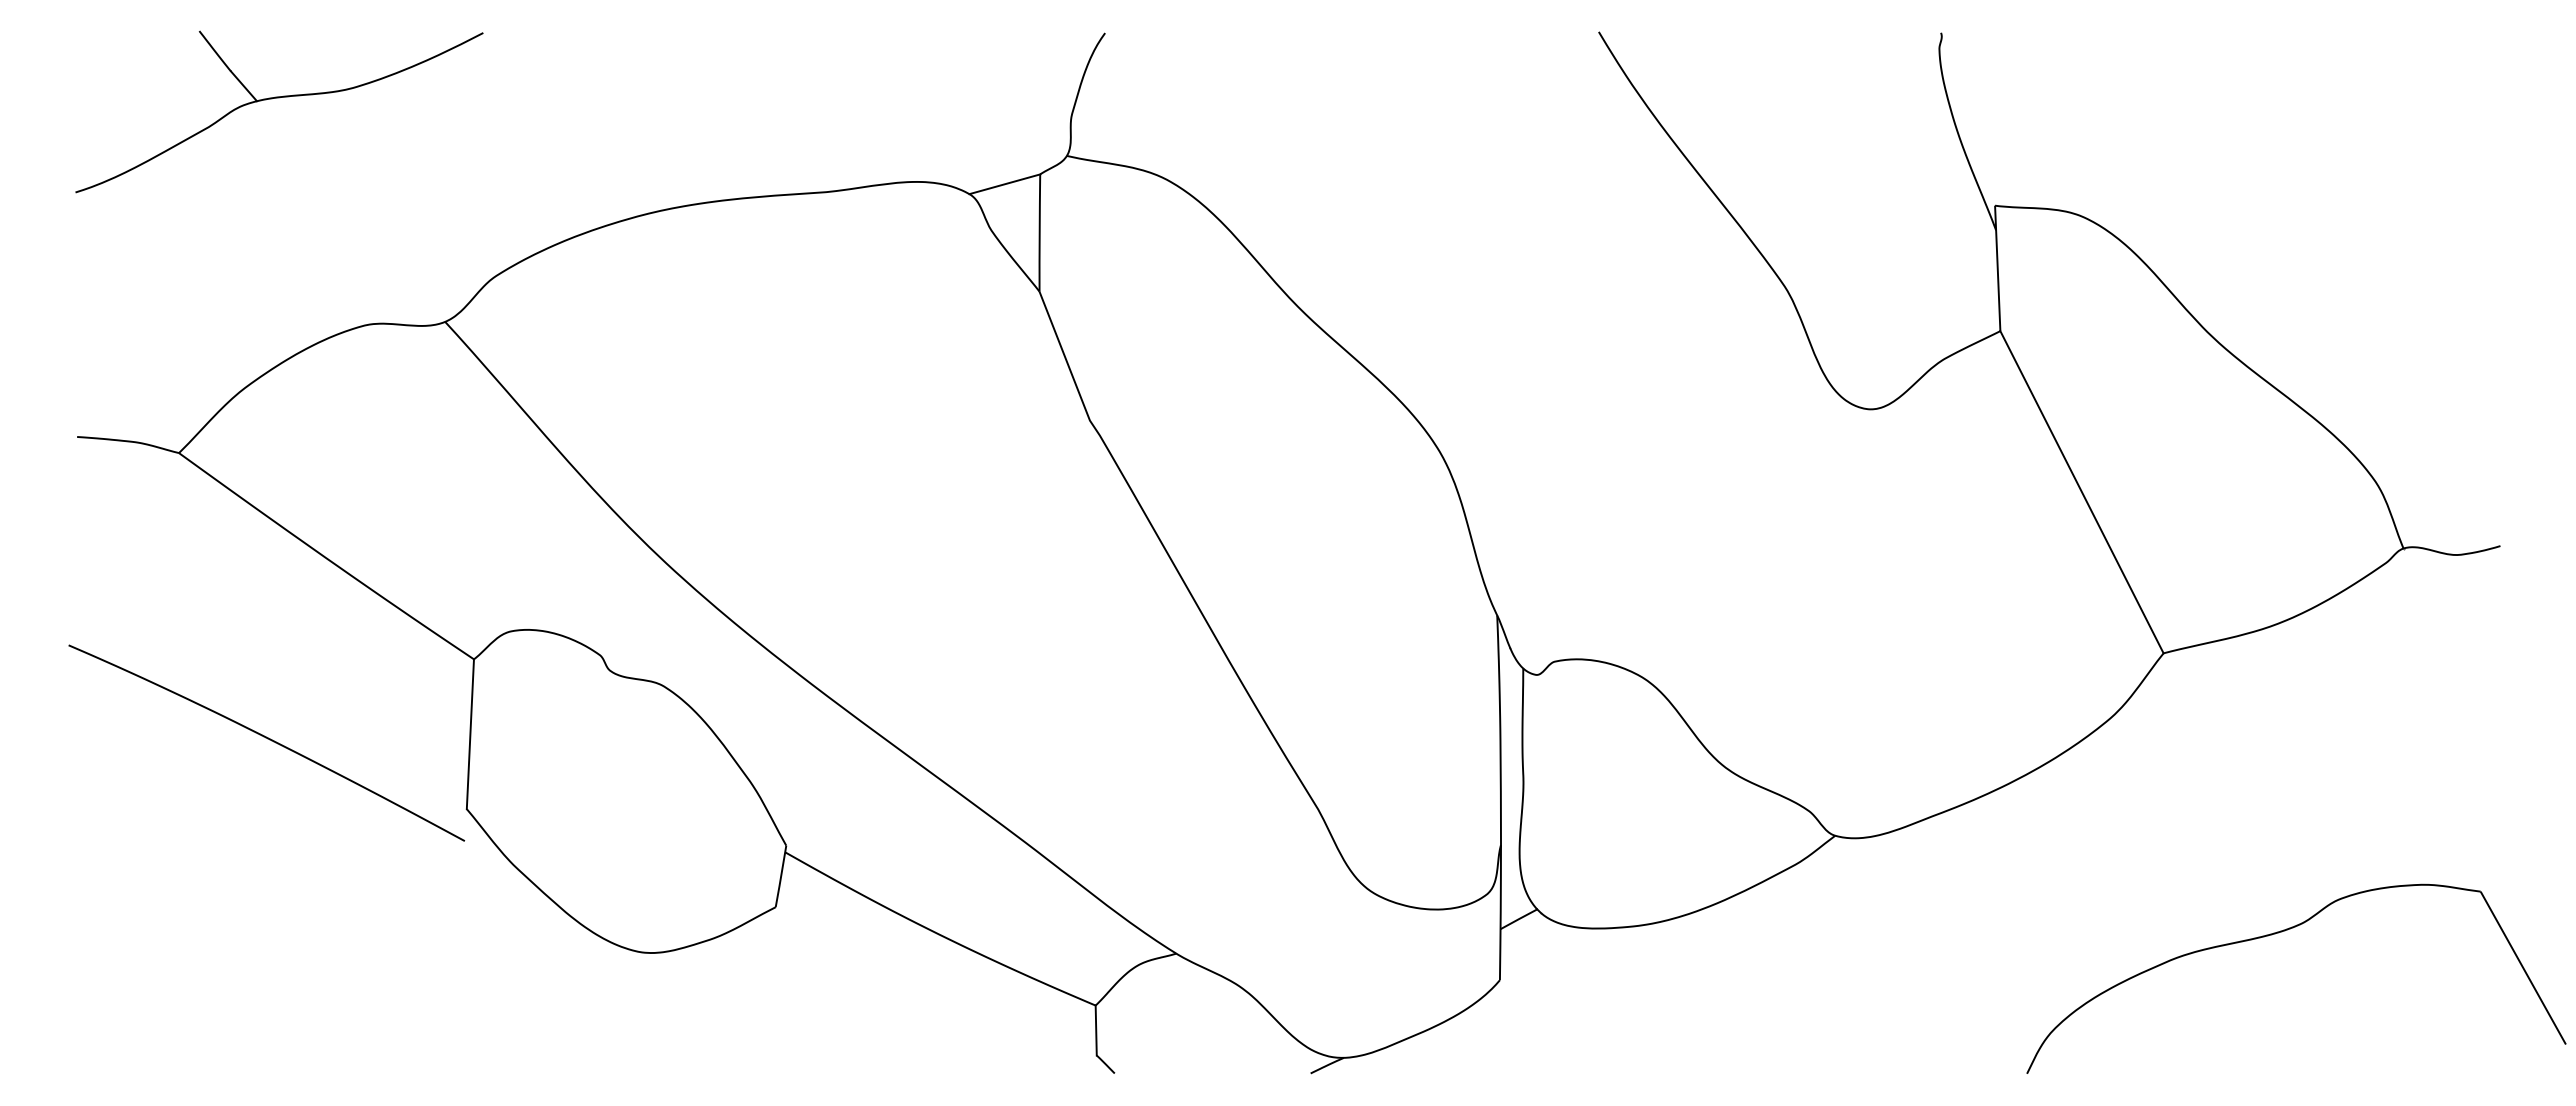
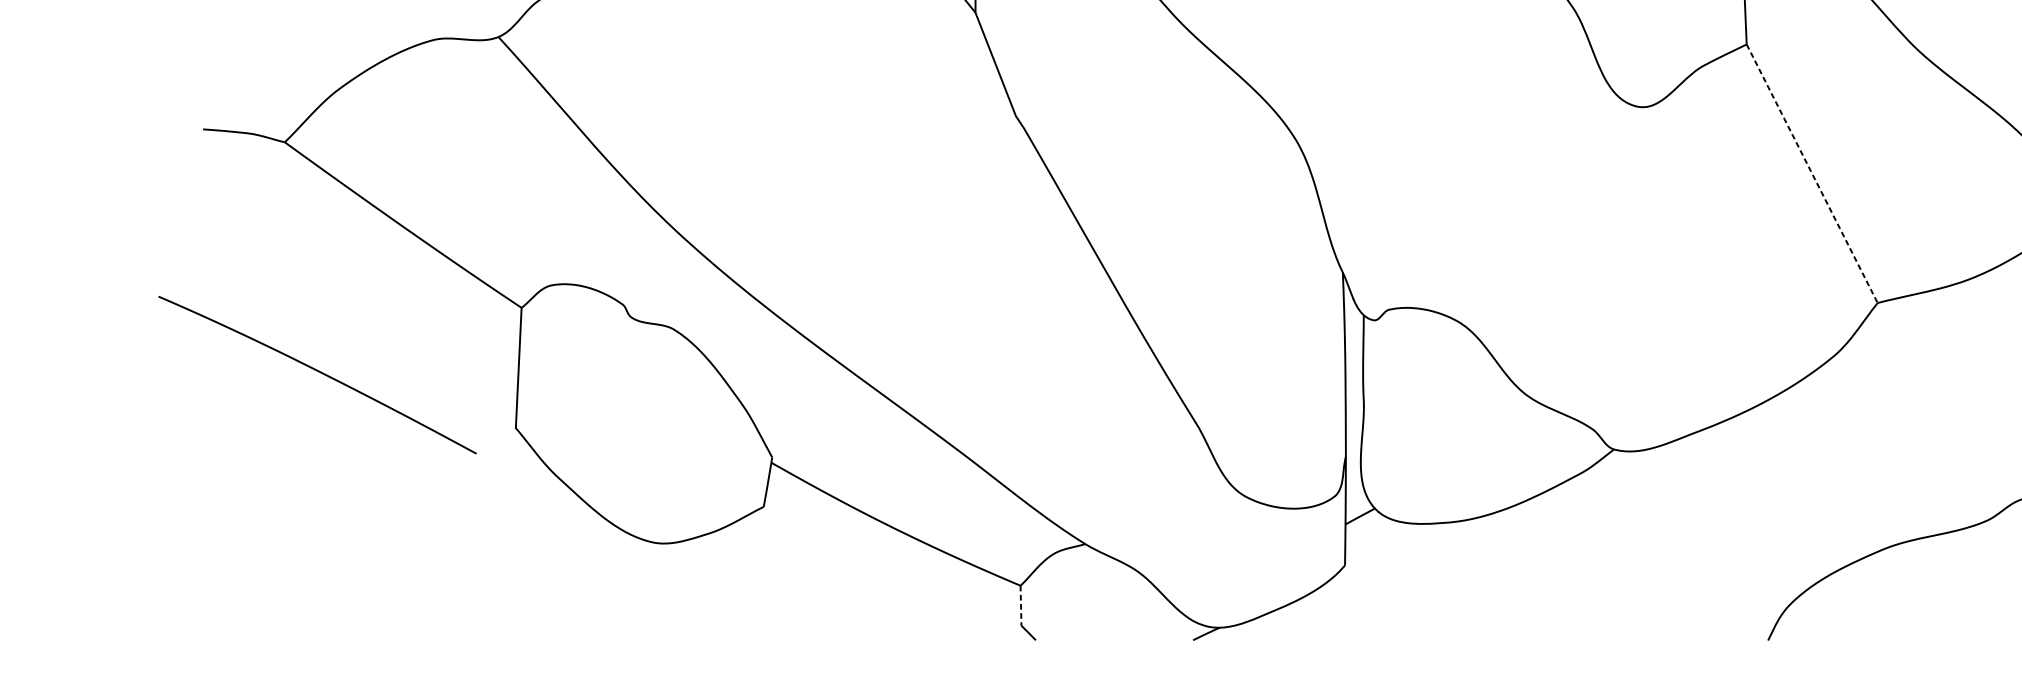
line: (2081, 492) -> (1811, 173), solid -> dashed
curve: (267, 739) -> (318, 372), moved
line: (1096, 1030) -> (1021, 605), solid -> dashed

